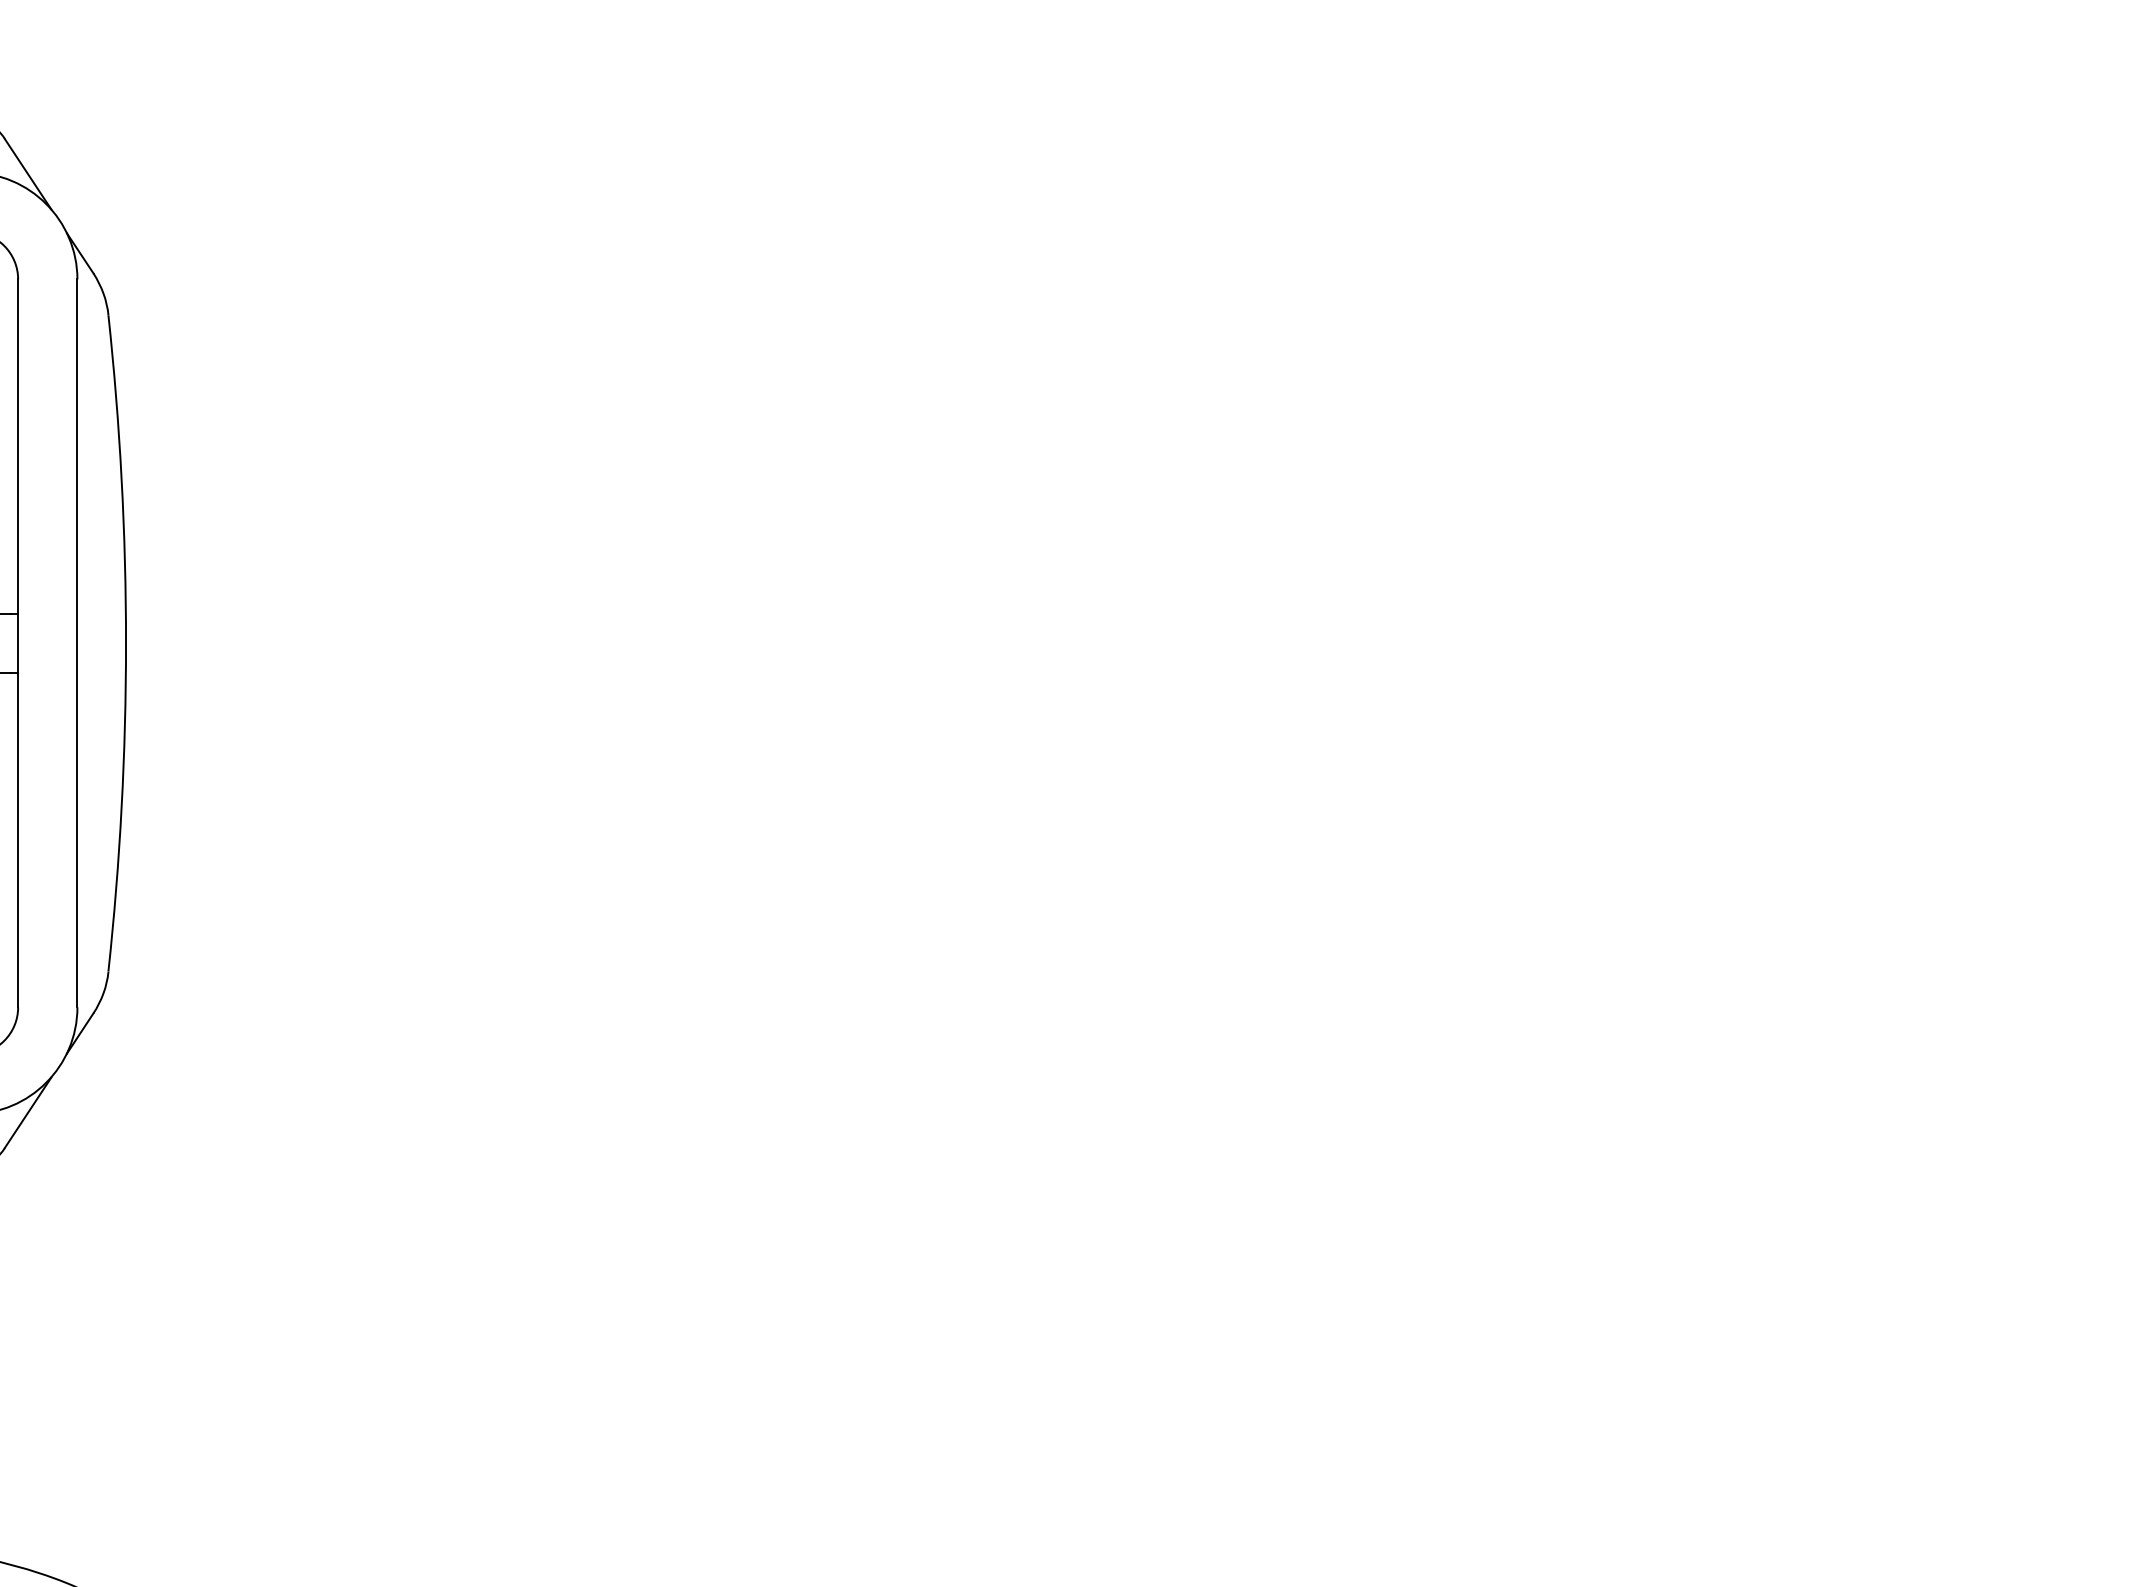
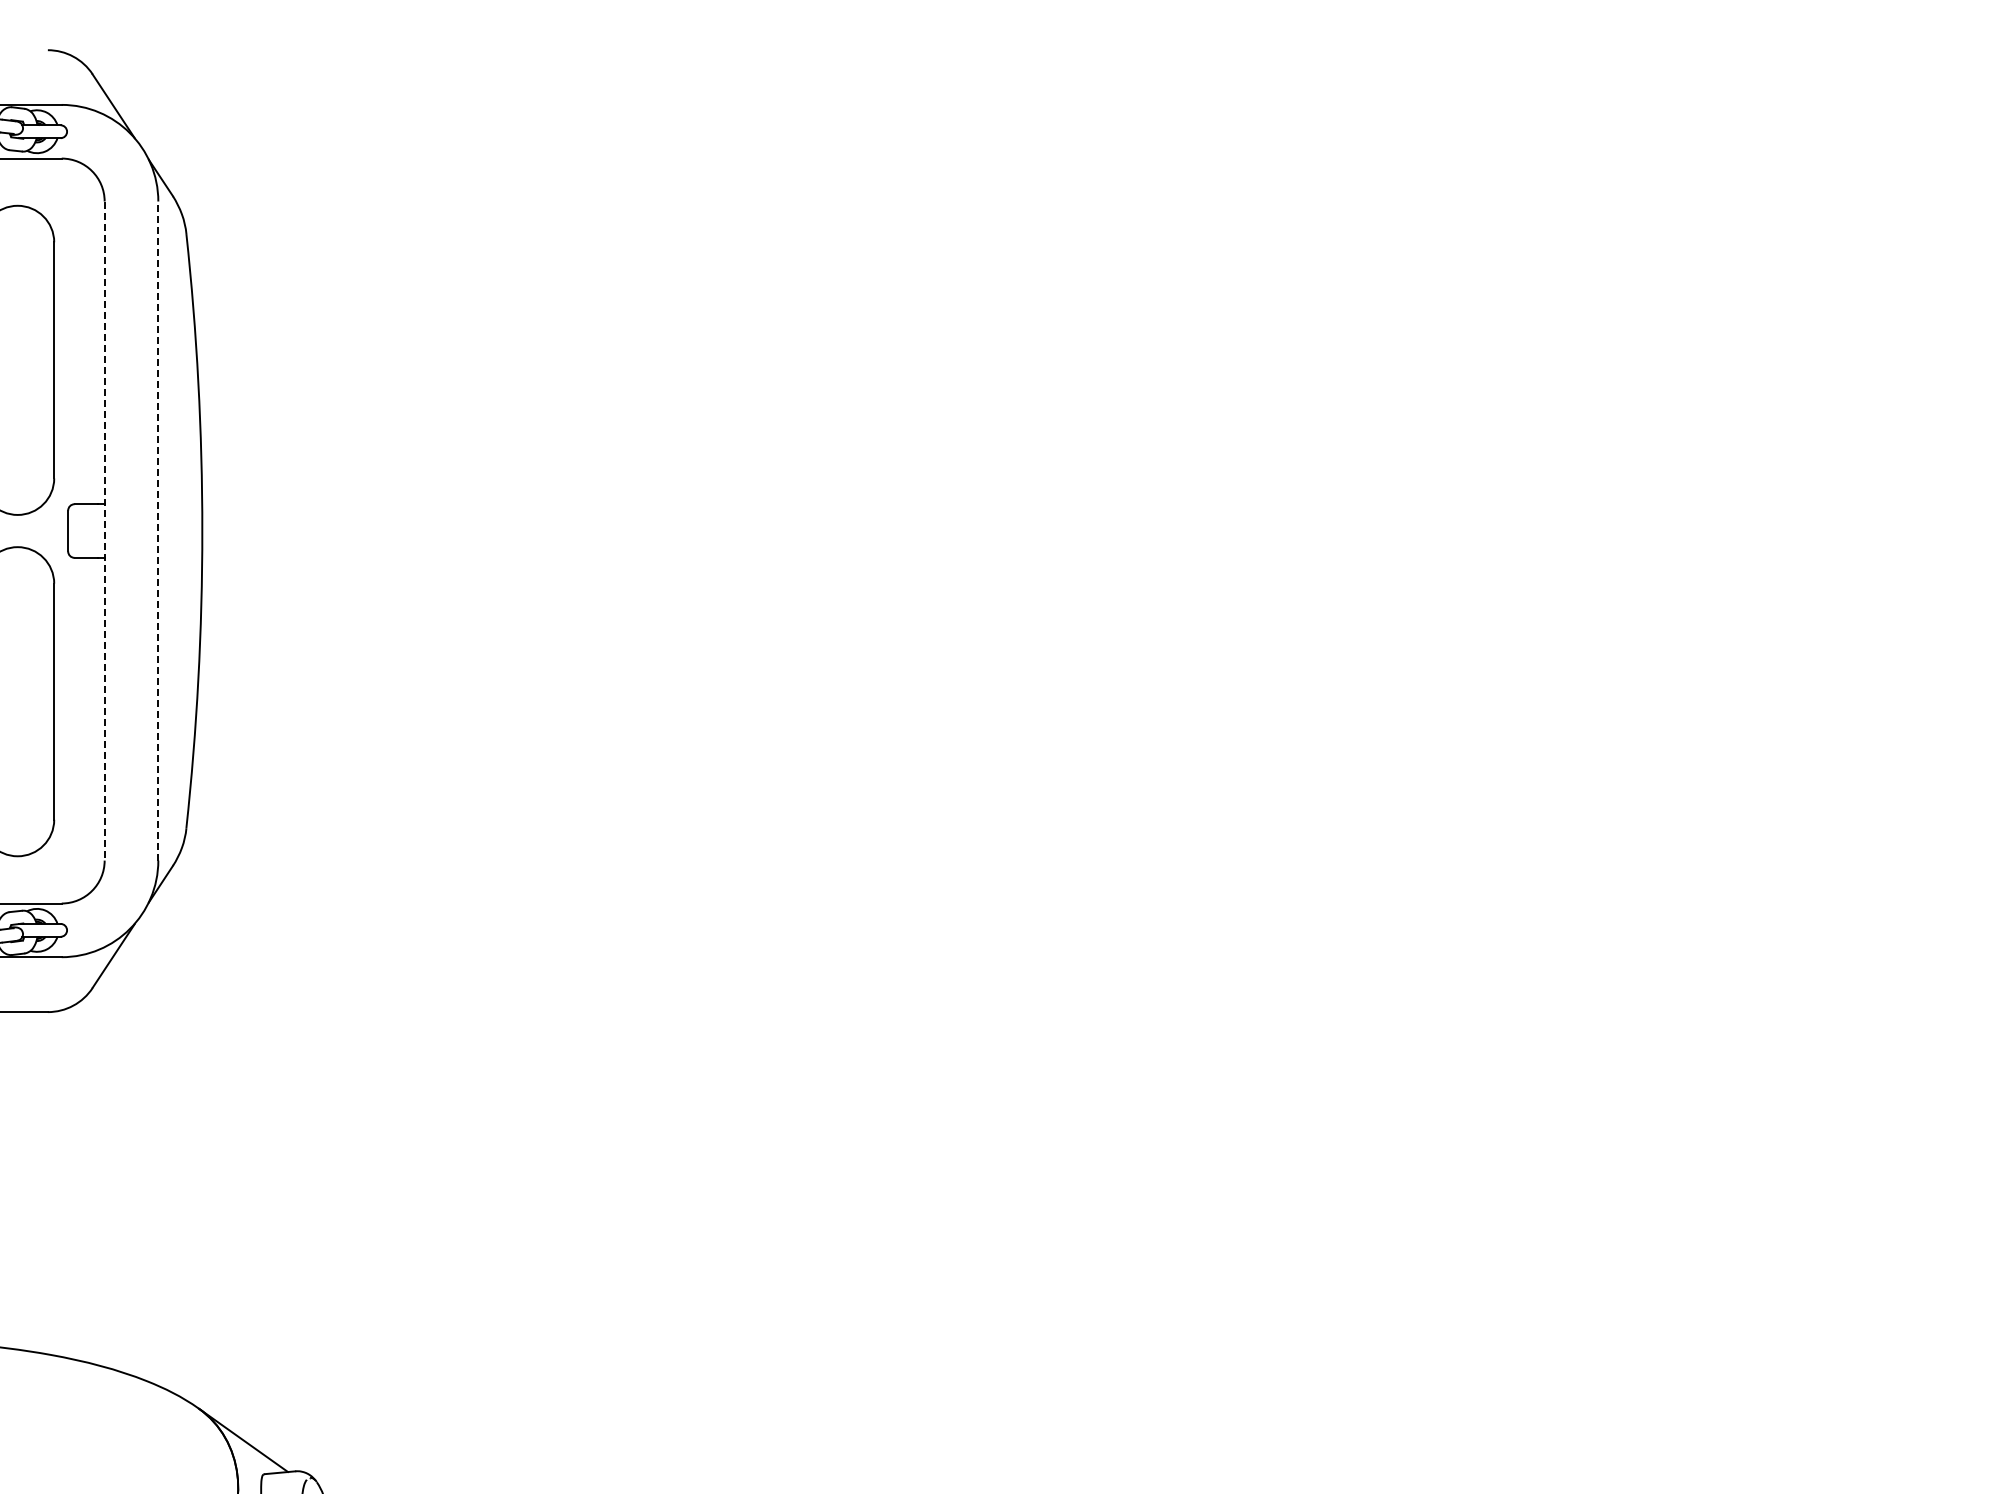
line: (17, 643) -> (104, 531), solid -> dashed
line: (77, 643) -> (158, 531), solid -> dashed

